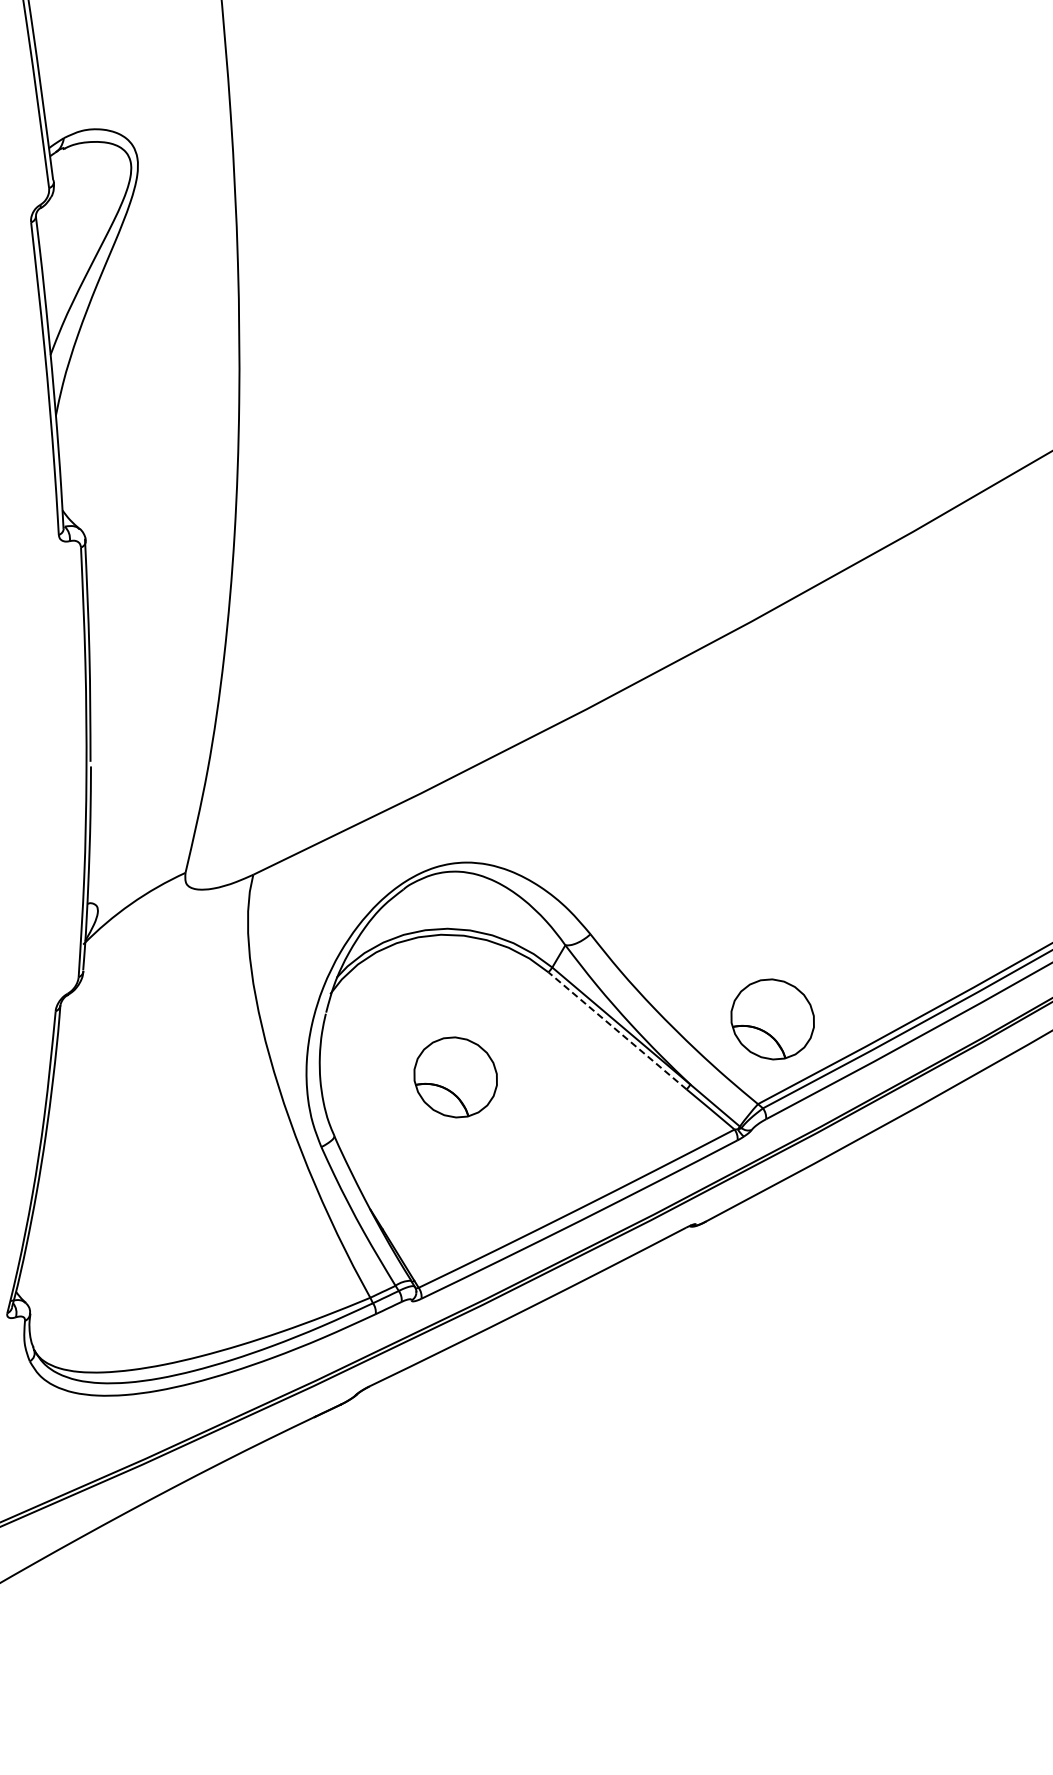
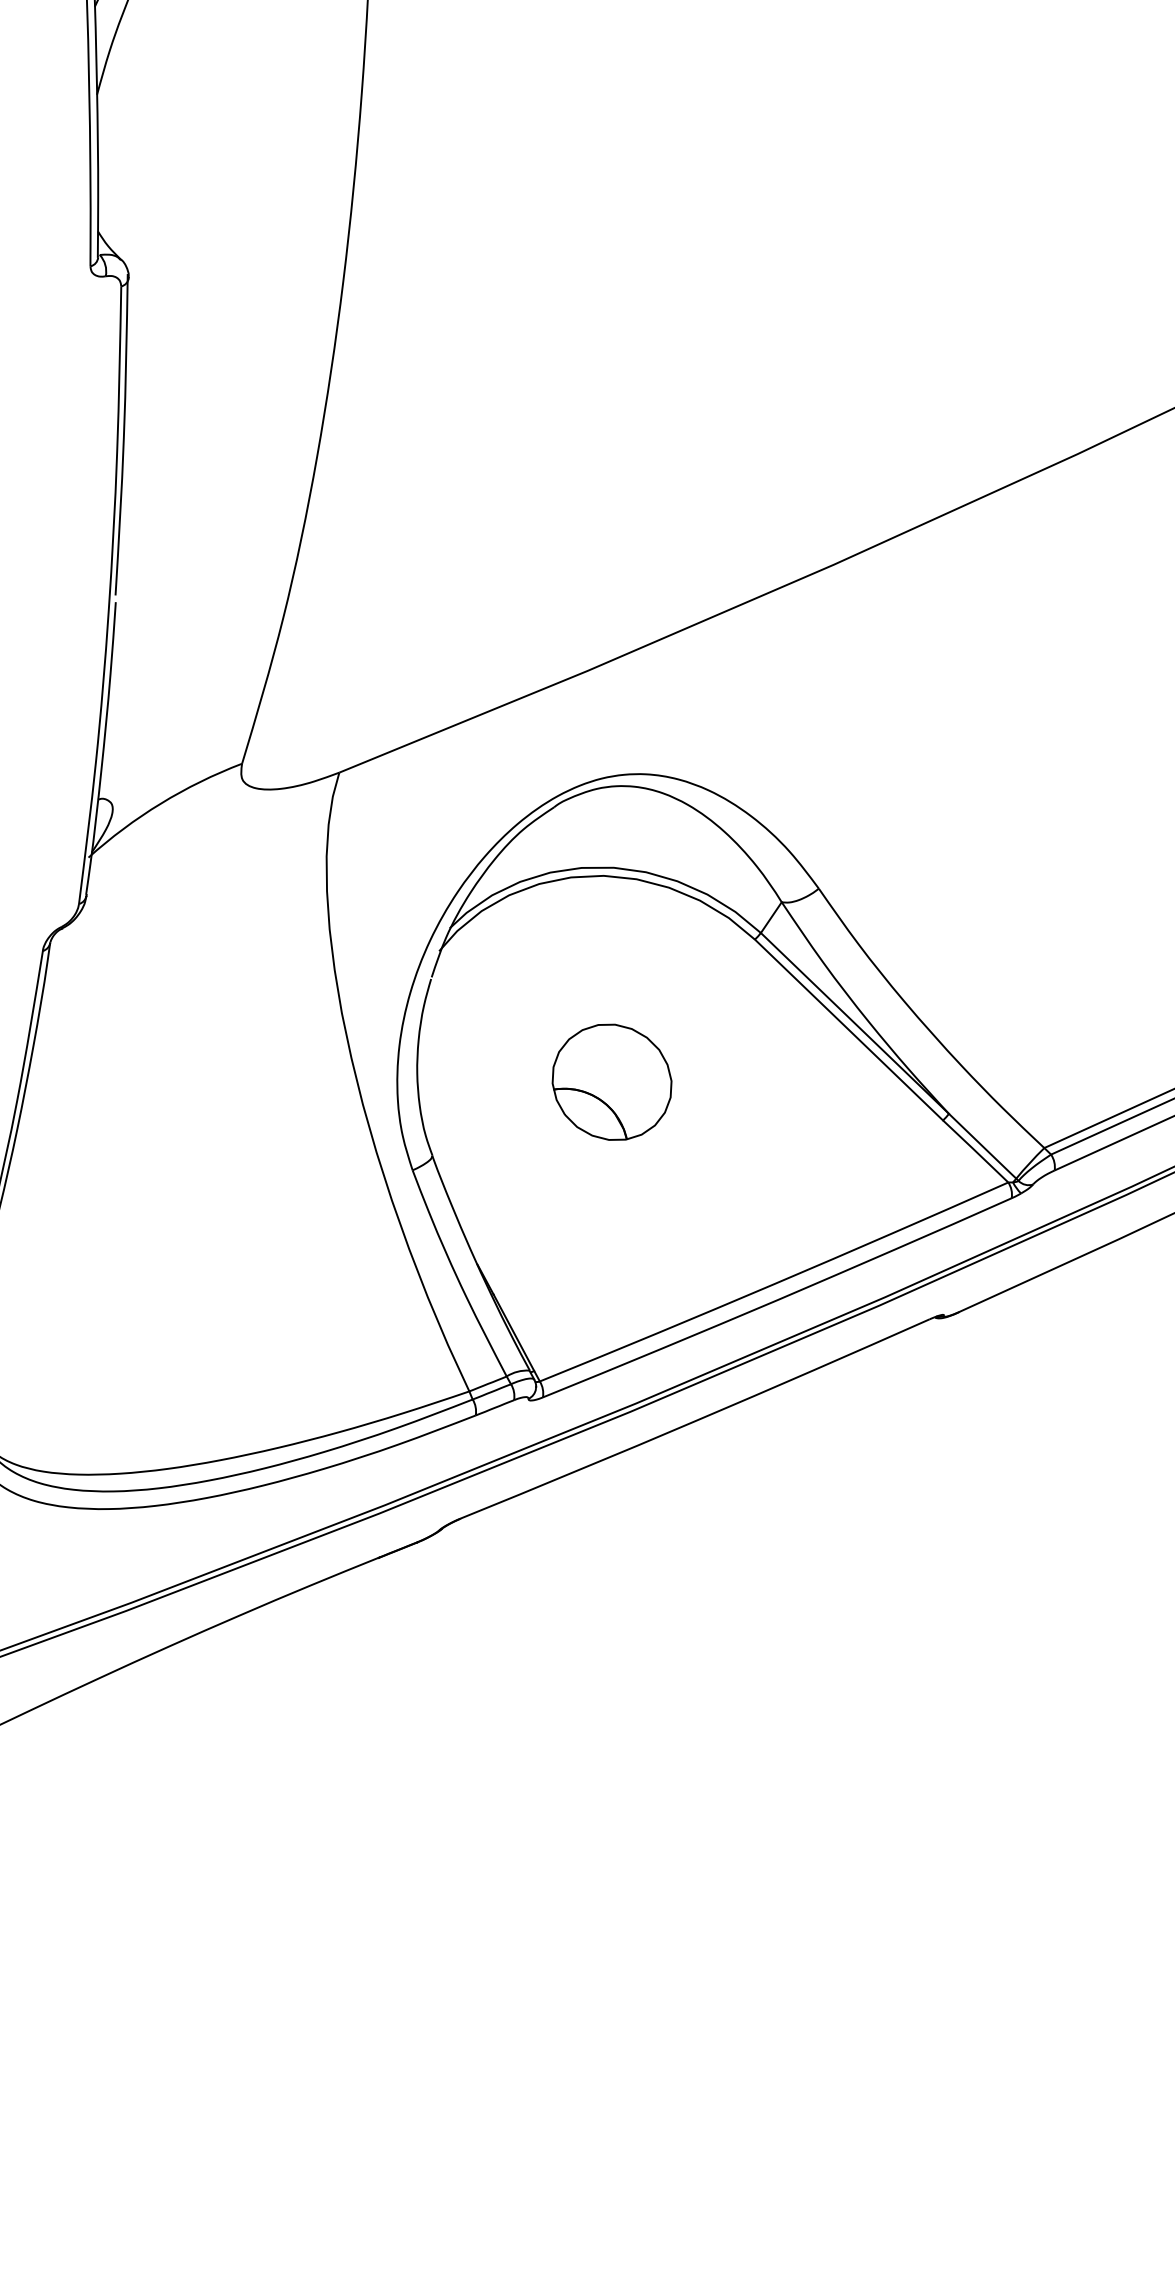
part: (772, 1019) -> (1072, 1027), removed
line: (617, 1030) -> (848, 1029), dashed -> solid

